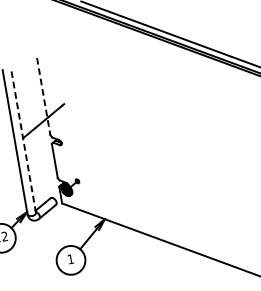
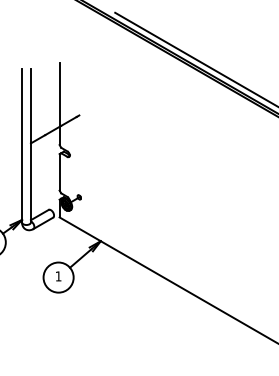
line: (43, 97) -> (59, 104), dashed -> solid
line: (23, 140) -> (30, 145), dashed -> solid

